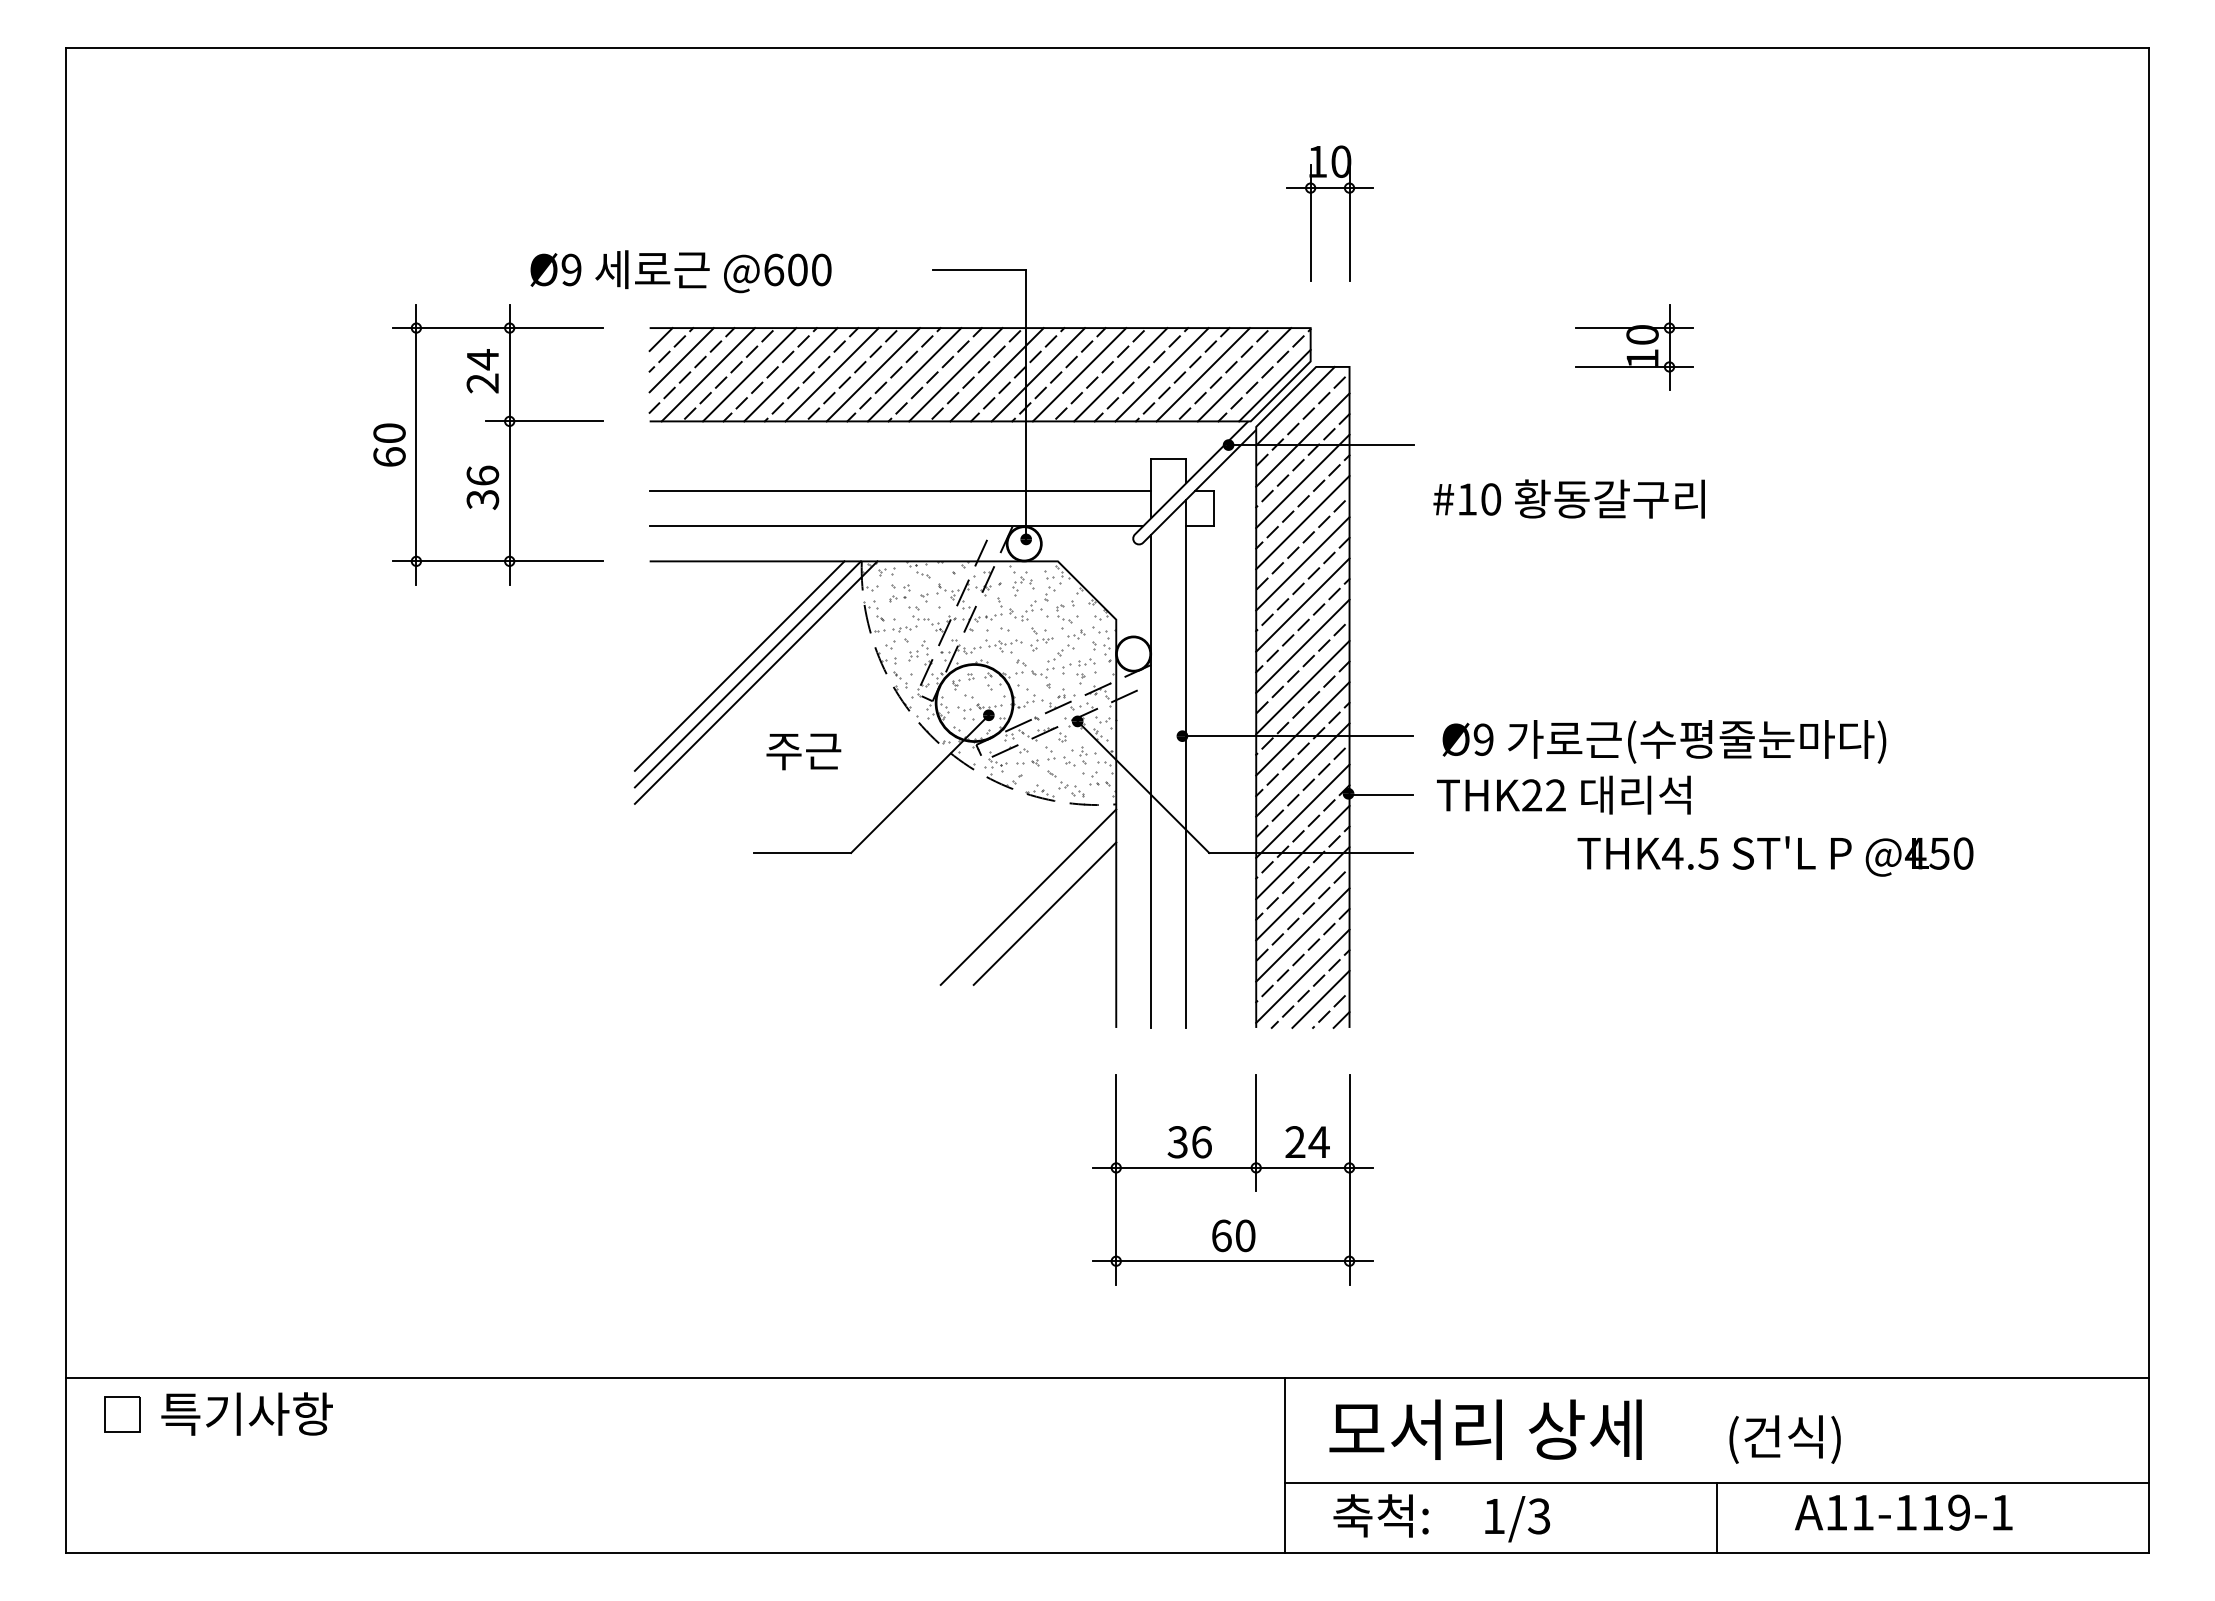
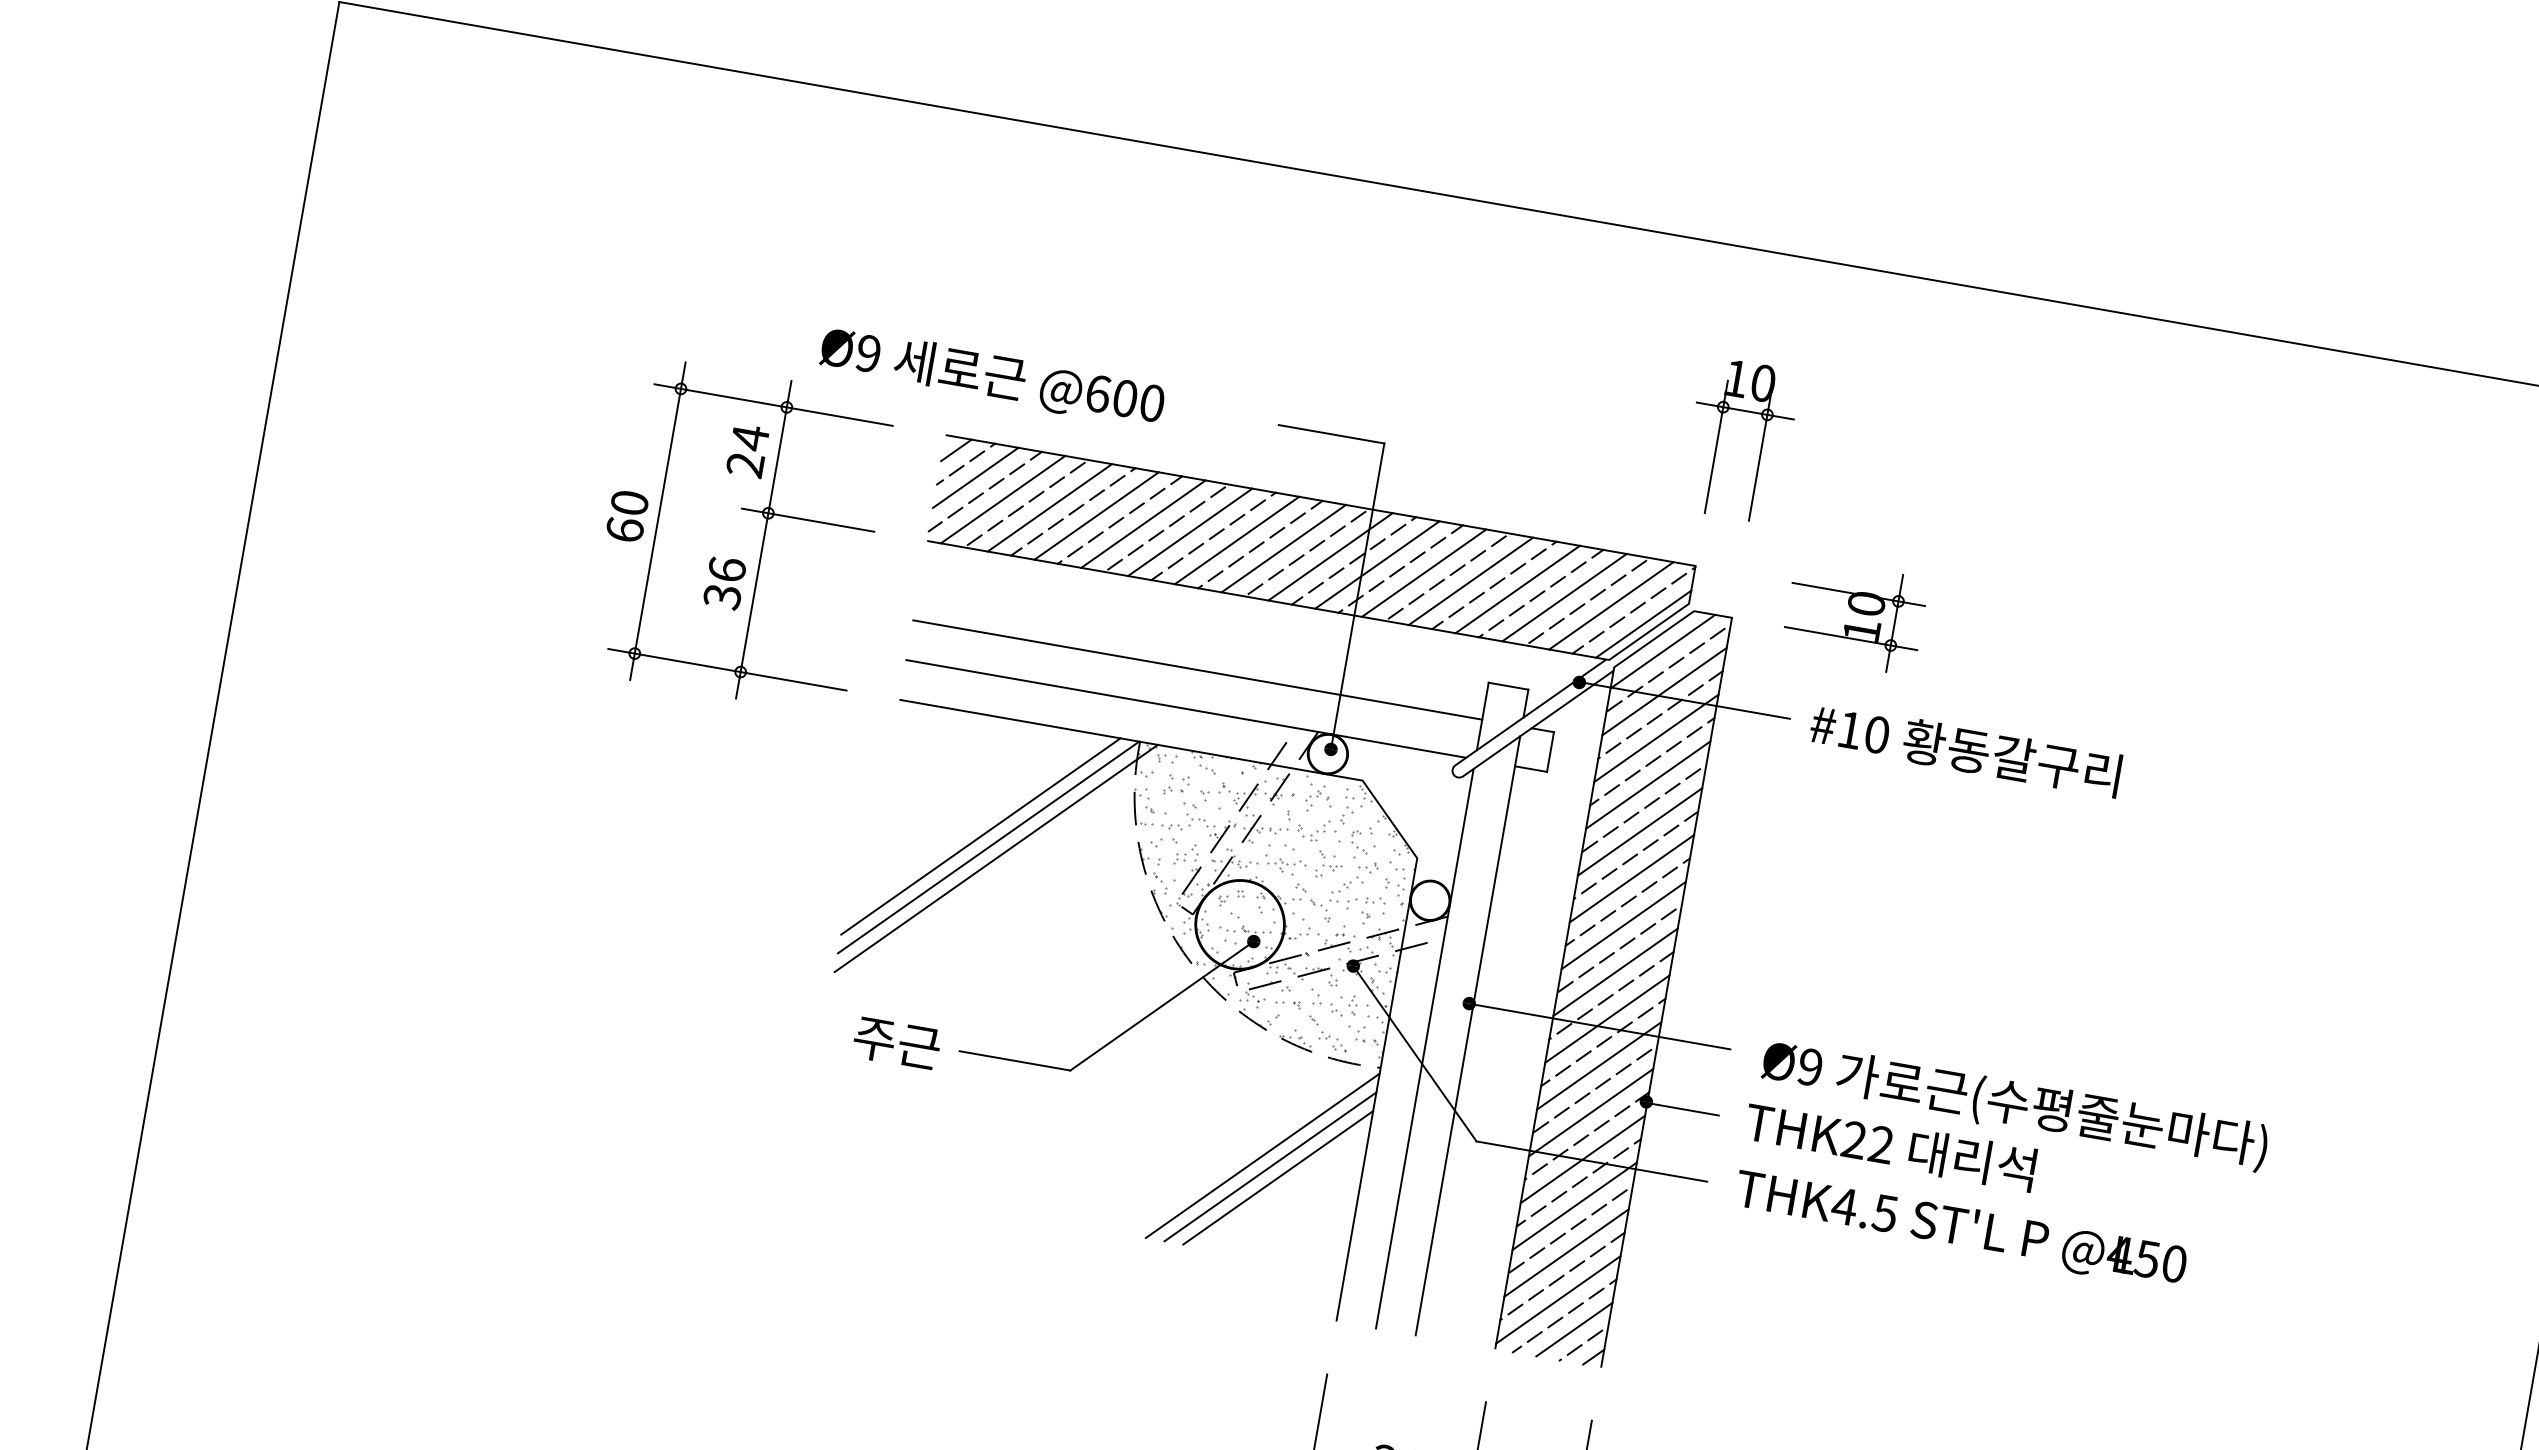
part: (1634, 347) -> (1854, 616), moved
text: (1568, 498) -> (1965, 749), moved
text: (803, 751) -> (896, 1043), moved
text: (1775, 856) -> (1960, 1230), moved
line: (1036, 905) -> (1270, 1166), added

